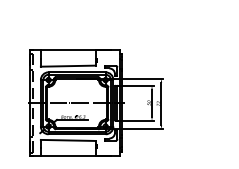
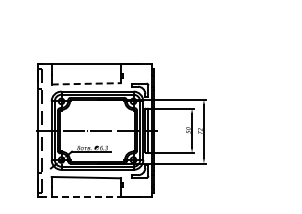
line: (68, 65) -> (86, 83), solid -> dashed
line: (64, 156) -> (81, 197), solid -> dashed

